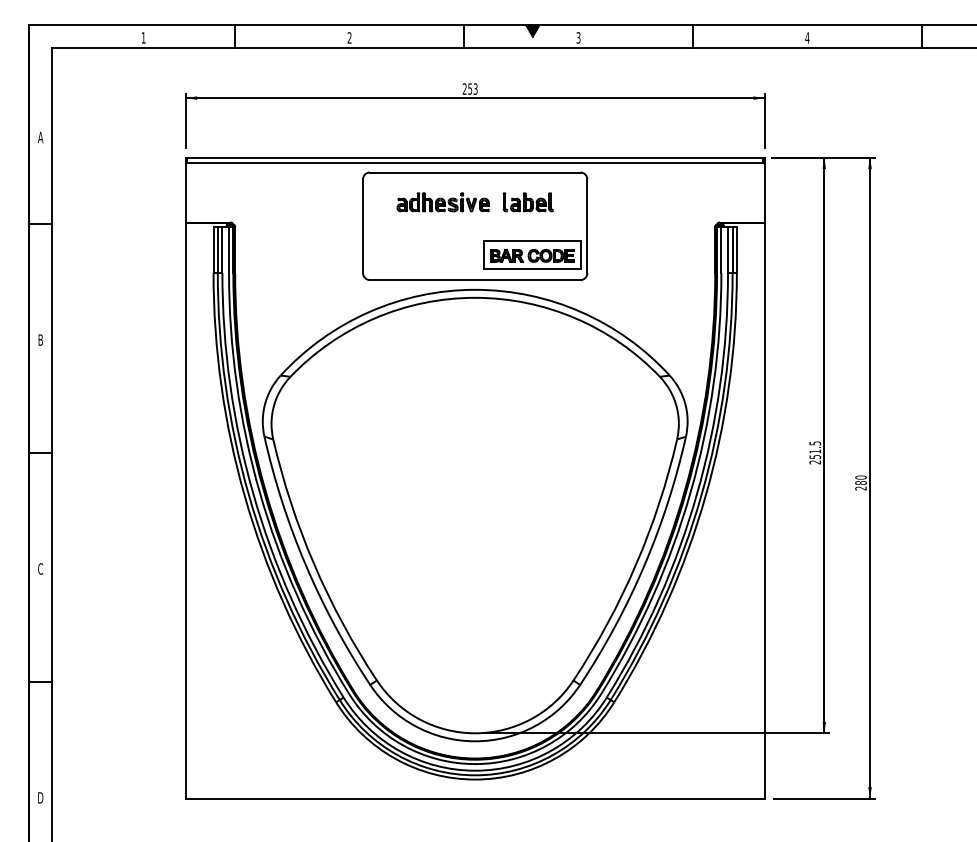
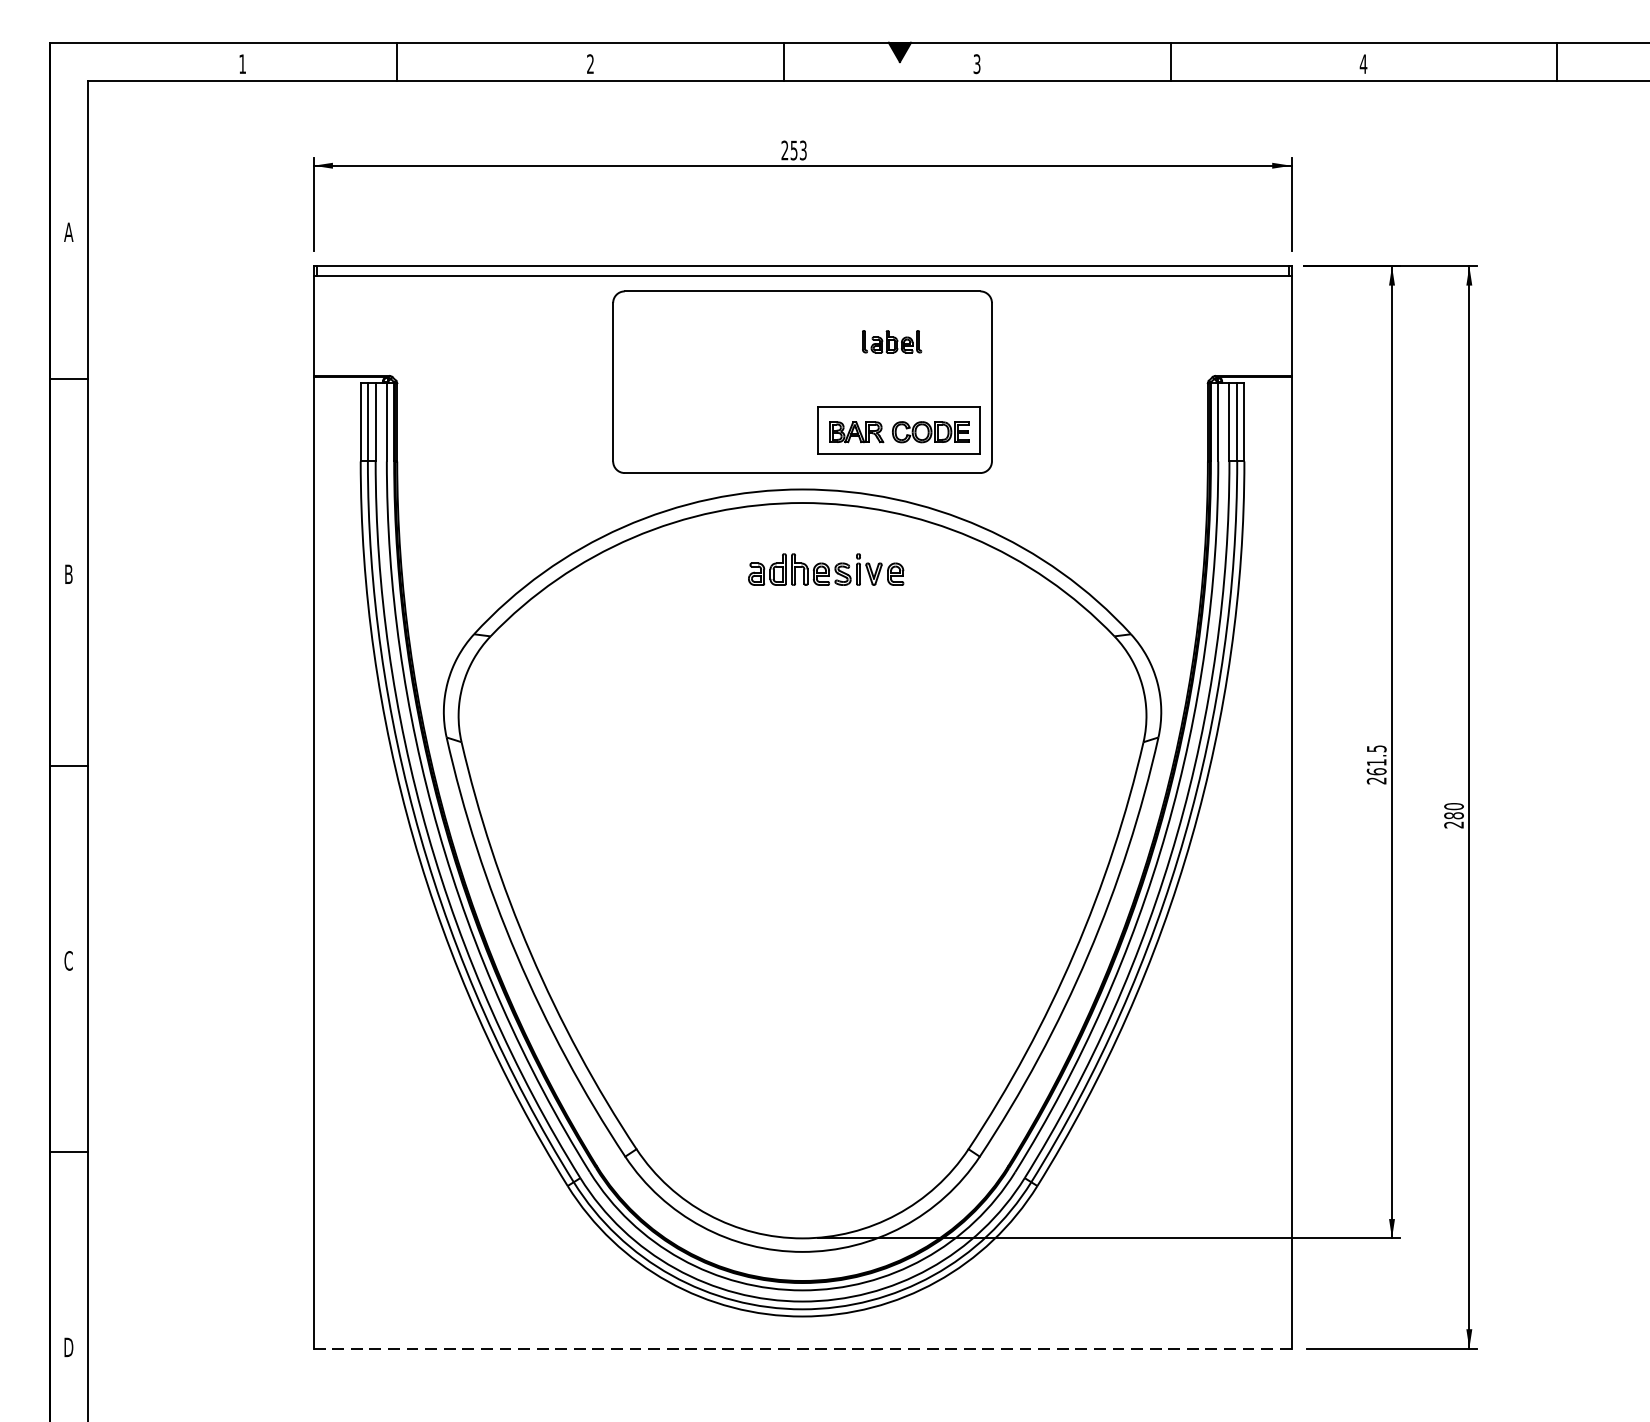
part: (442, 202) -> (825, 569), moved
part: (527, 202) -> (890, 342), size x0.7
text: (815, 456) -> (1377, 770), 251.5 -> 261.5
line: (475, 798) -> (803, 1348), solid -> dashed

